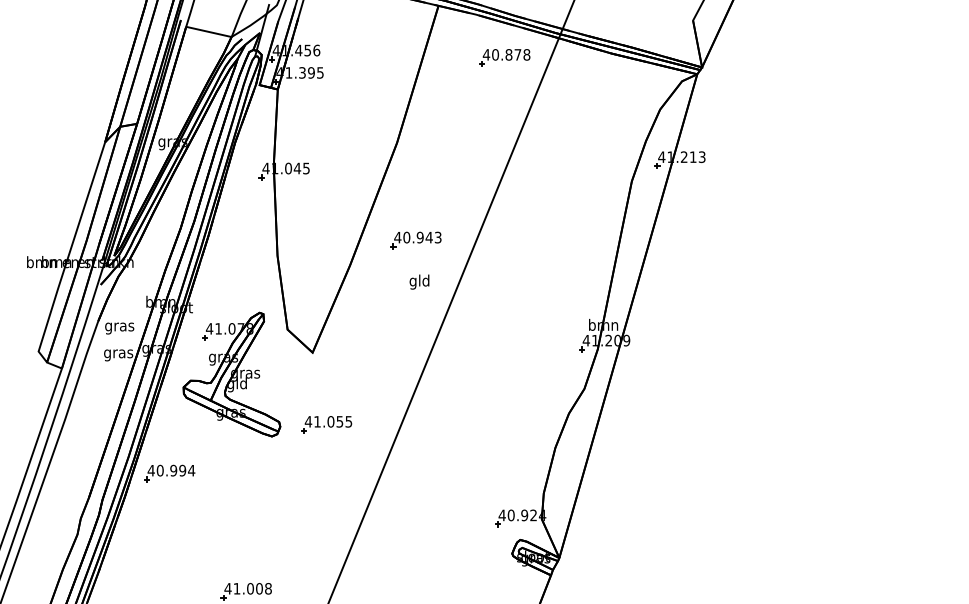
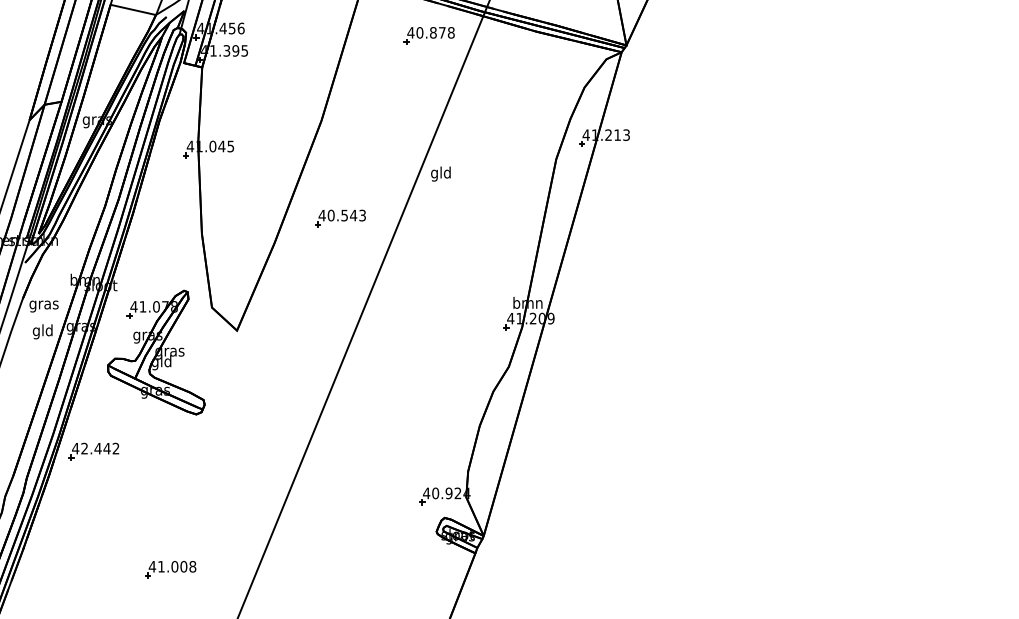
text: (420, 237) -> (344, 215), 40.943 -> 40.543
text: (419, 281) -> (440, 173), moved
text: (118, 353) -> (42, 331), gras -> gld
part: (326, 424) -> (250, 402), removed
text: (176, 470) -> (100, 448), 40.994 -> 42.442

